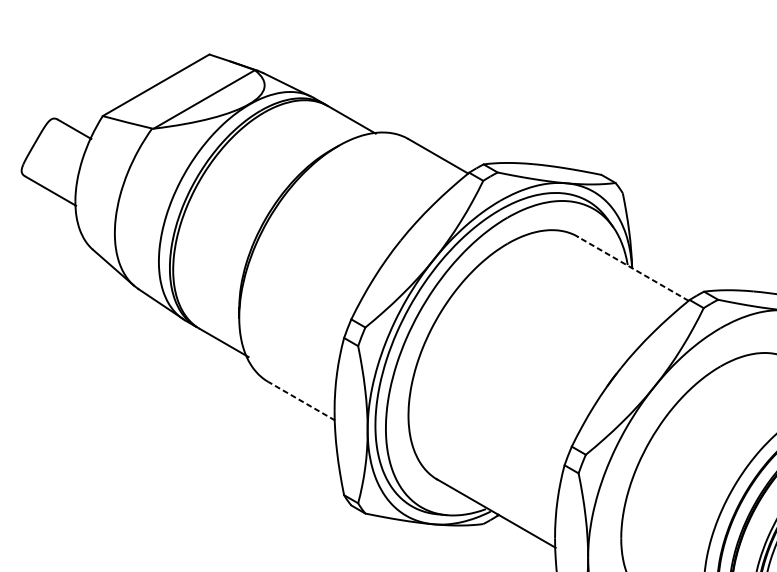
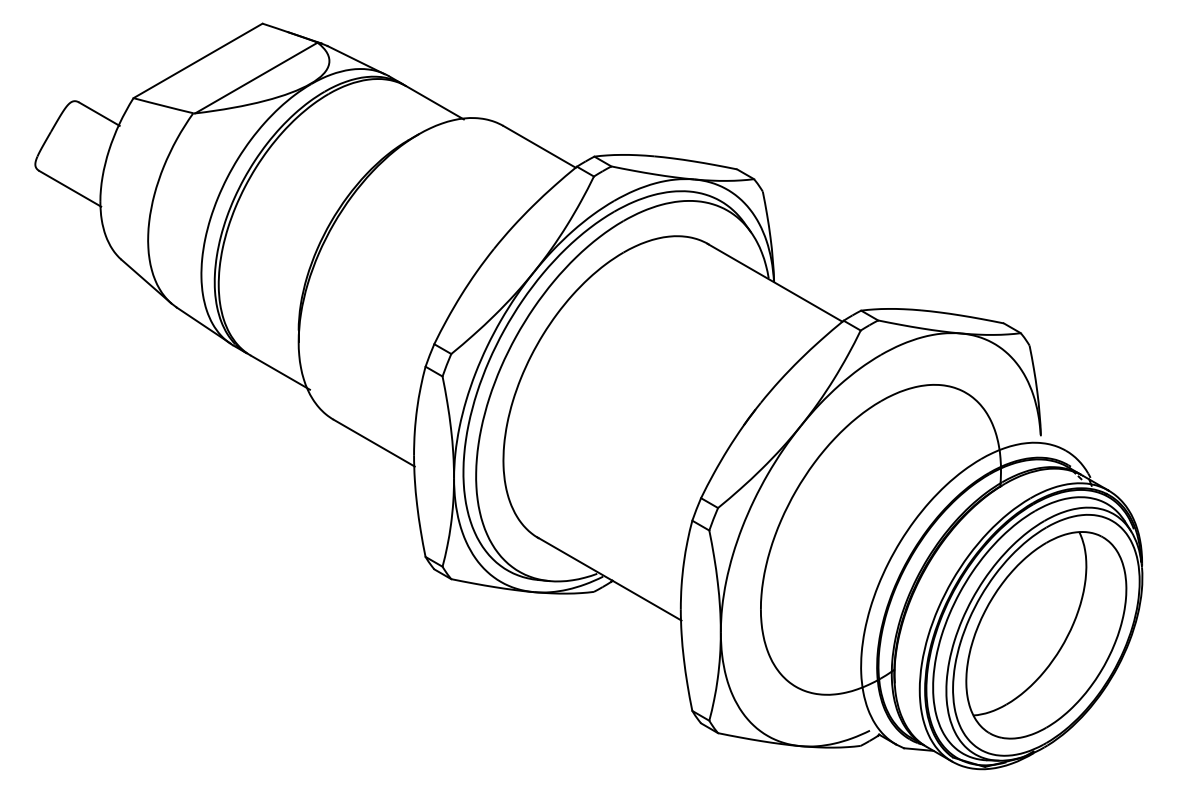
line: (633, 268) -> (775, 282), dashed -> solid
line: (301, 401) -> (374, 443), dashed -> solid

